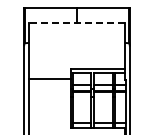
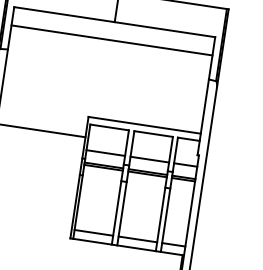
line: (76, 22) -> (113, 21), dashed -> solid
line: (76, 31) -> (110, 40), added

